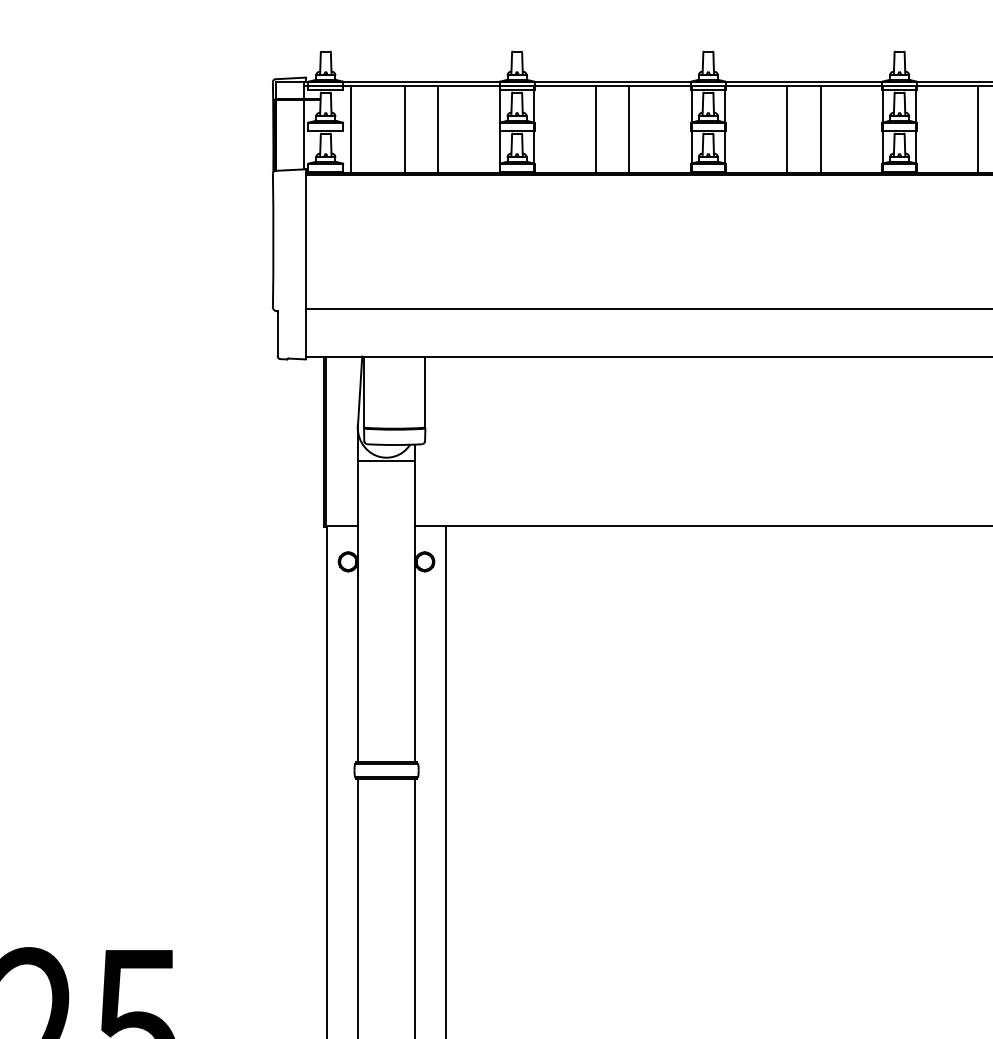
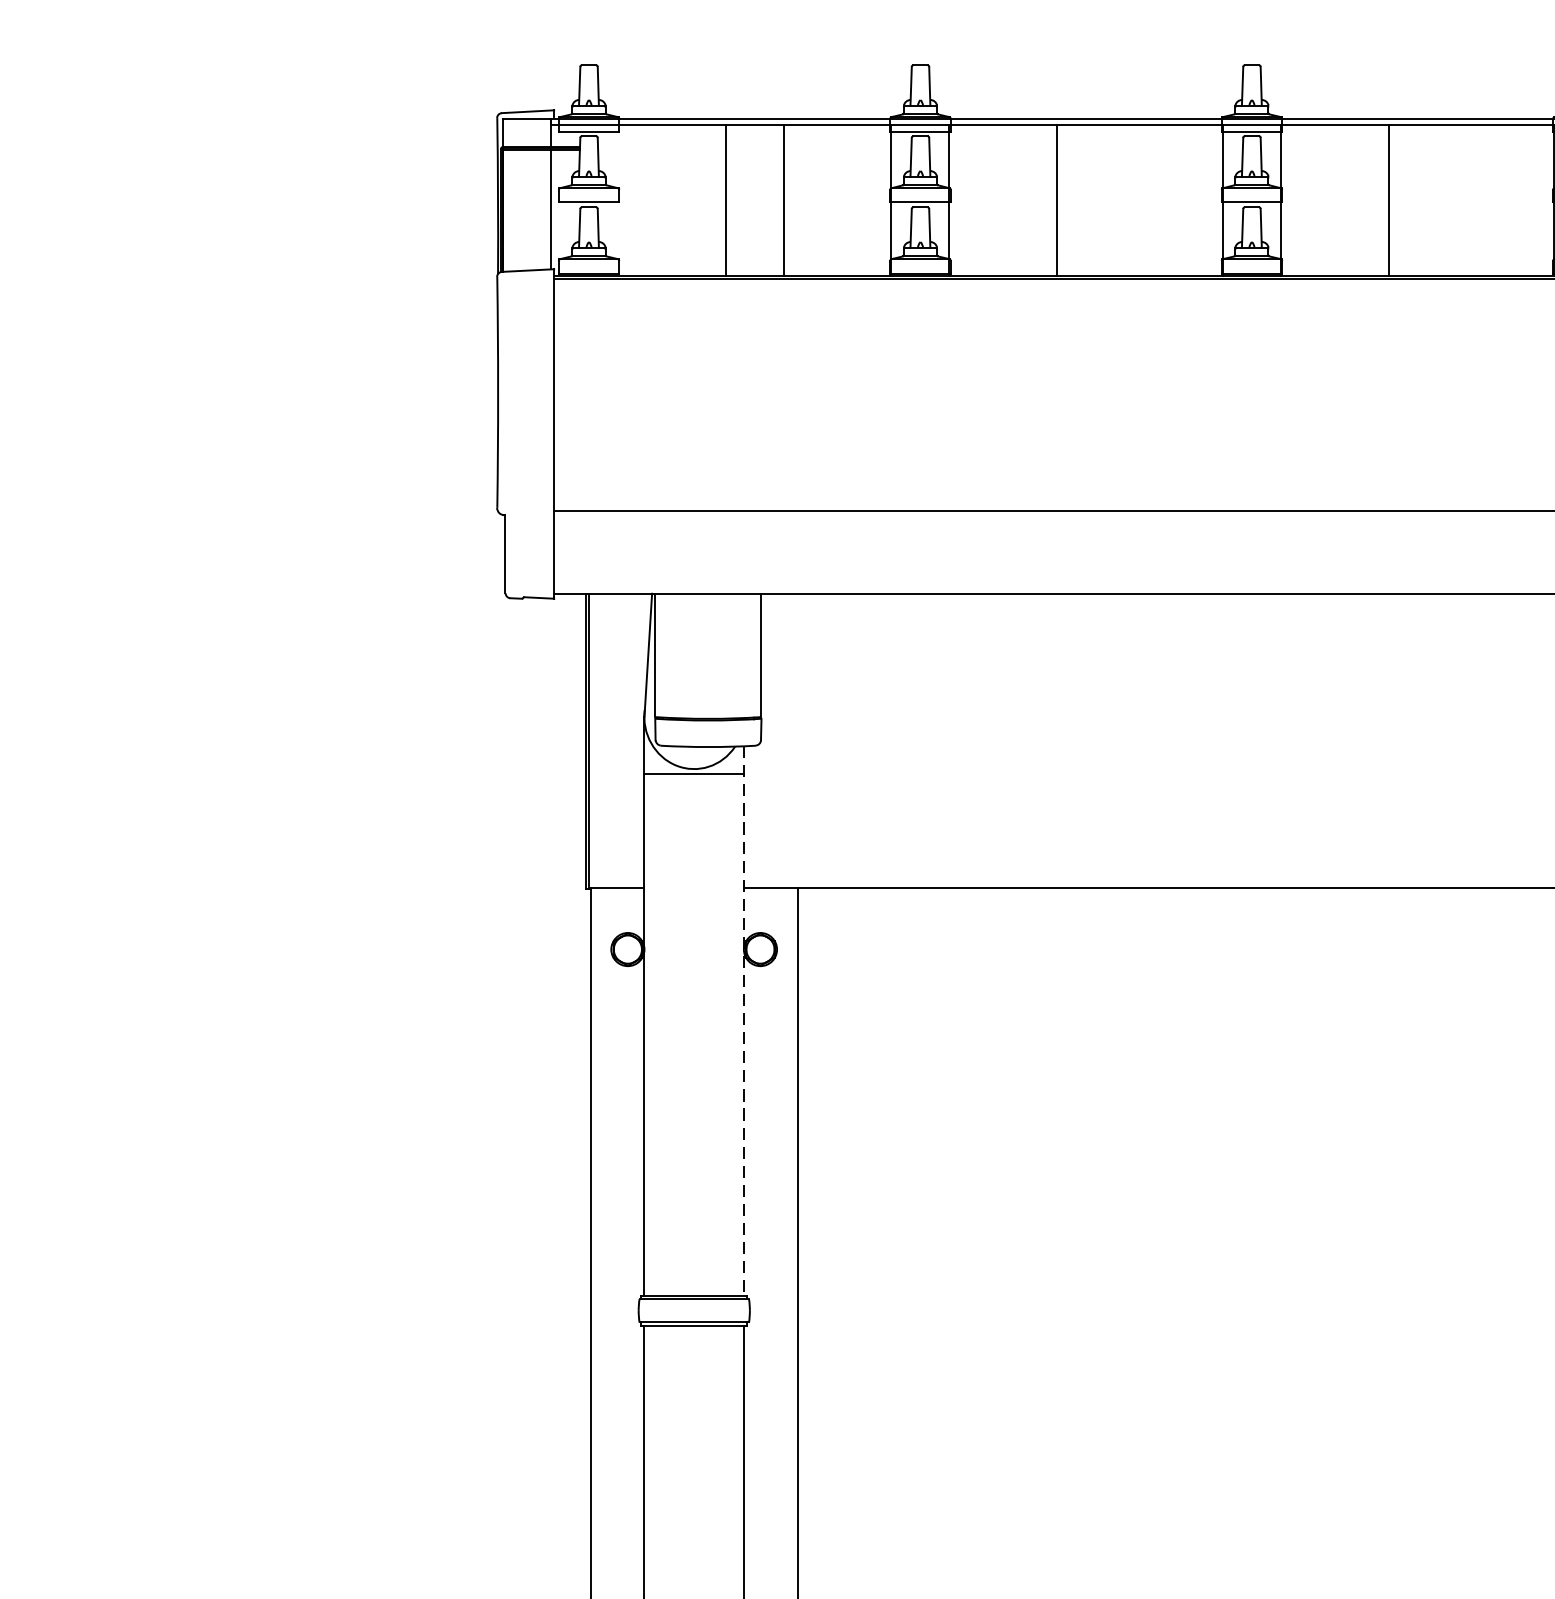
line: (351, 129) -> (633, 200), removed
line: (629, 129) -> (1115, 200), removed
line: (820, 129) -> (1446, 200), removed
line: (415, 603) -> (744, 1021), solid -> dashed

